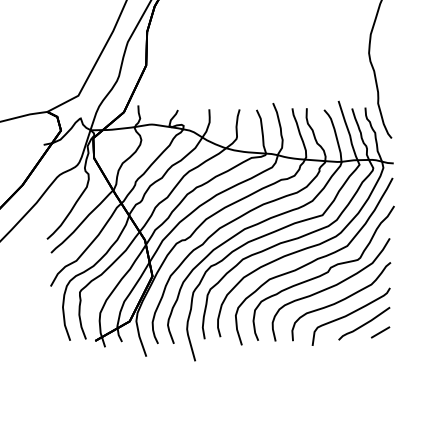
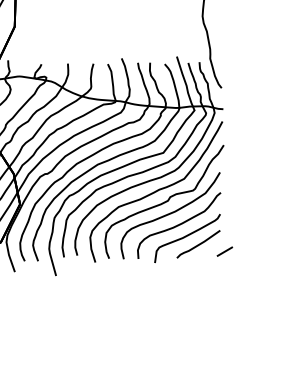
line: (380, 332) -> (224, 251), moved

